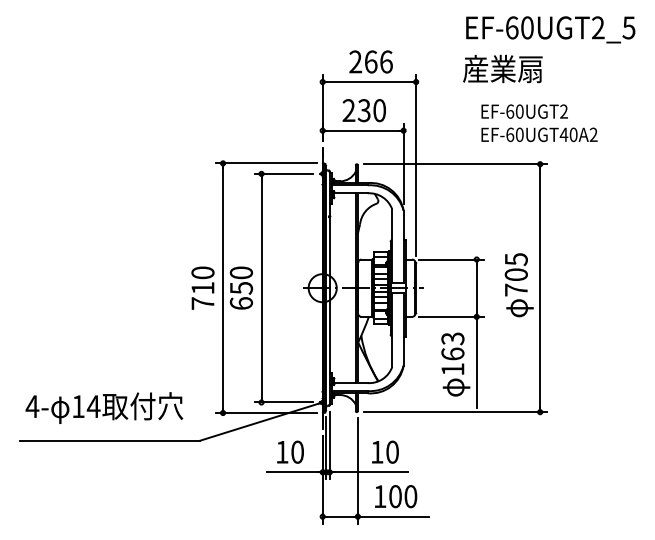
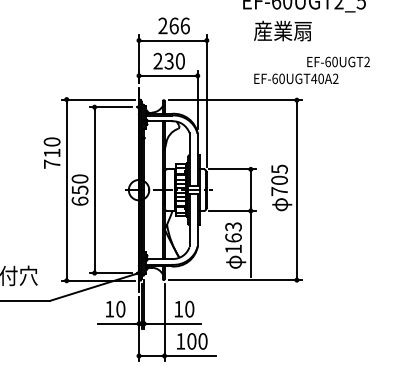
text: (502, 68) -> (282, 30), moved
text: (524, 111) -> (338, 61), moved
text: (202, 287) -> (51, 152), moved

